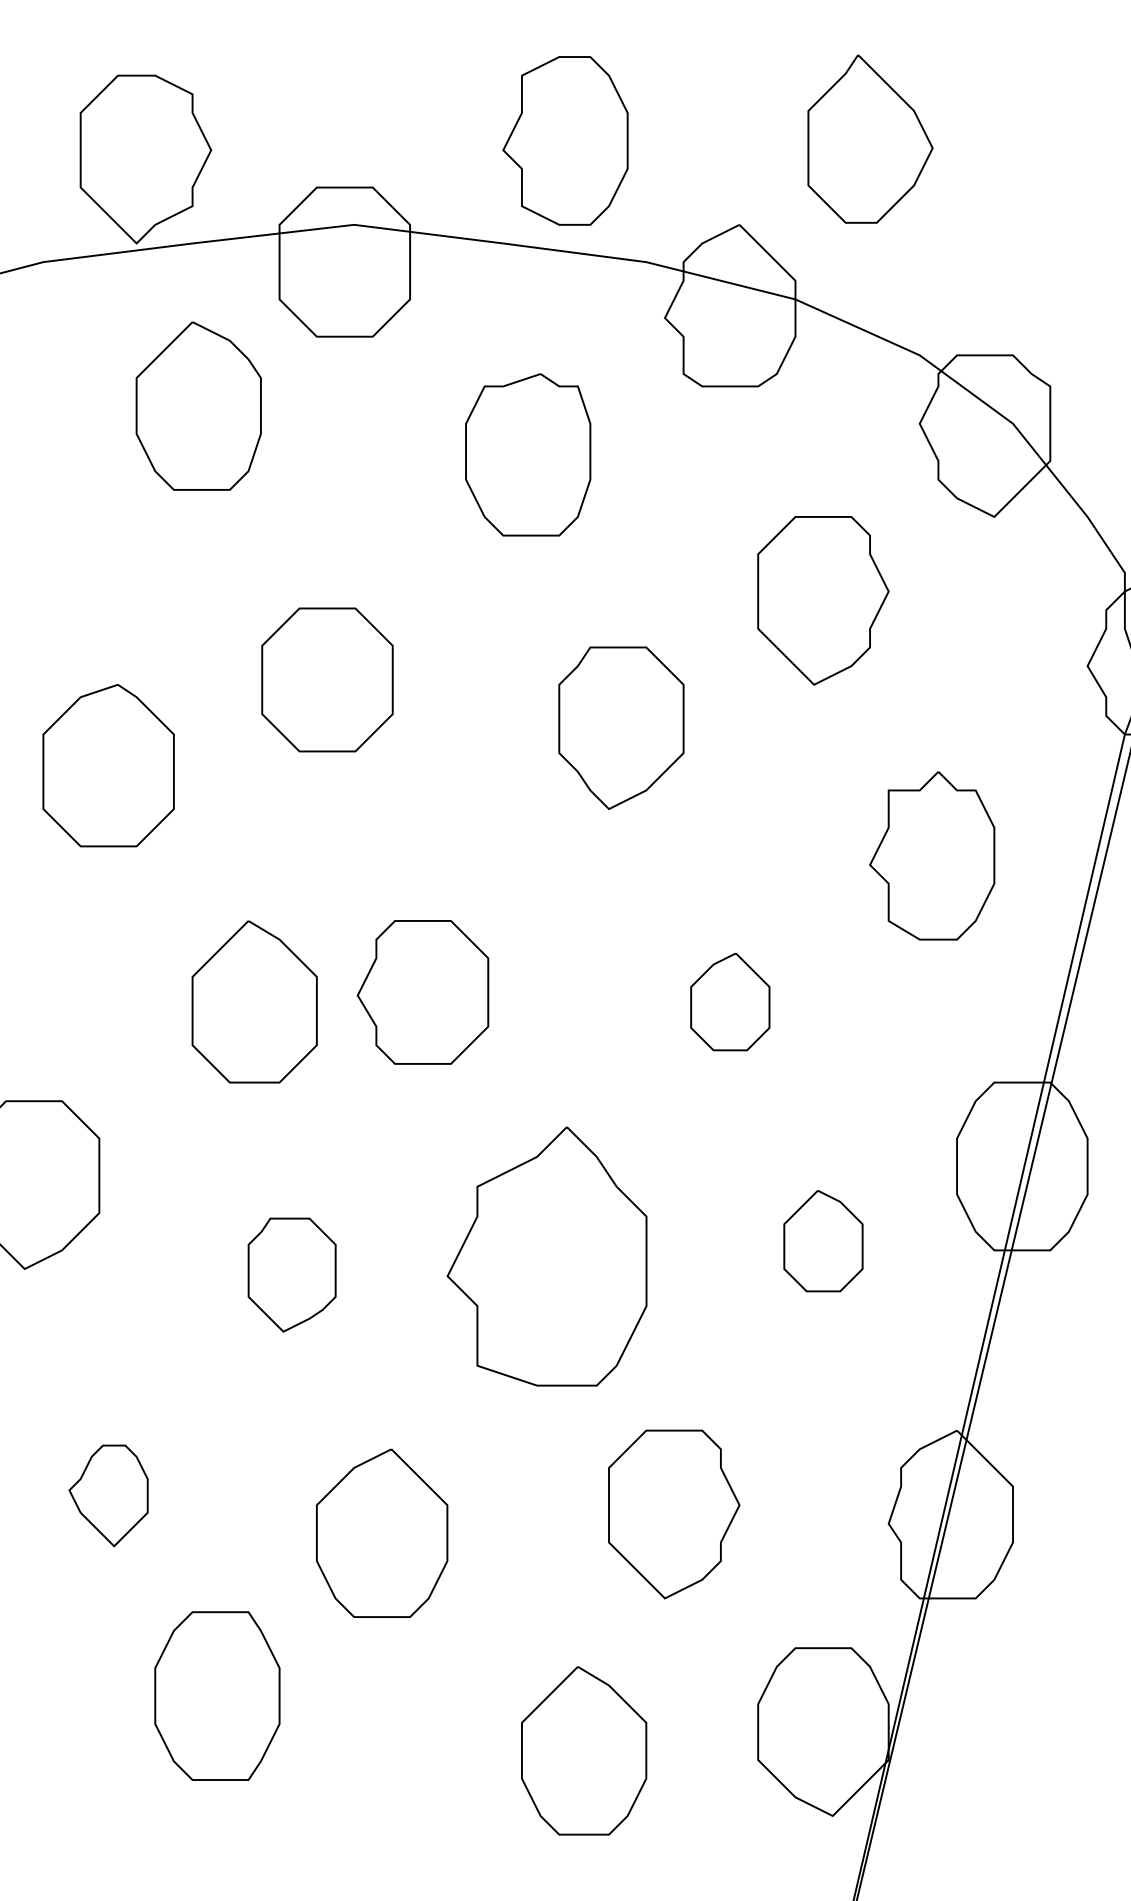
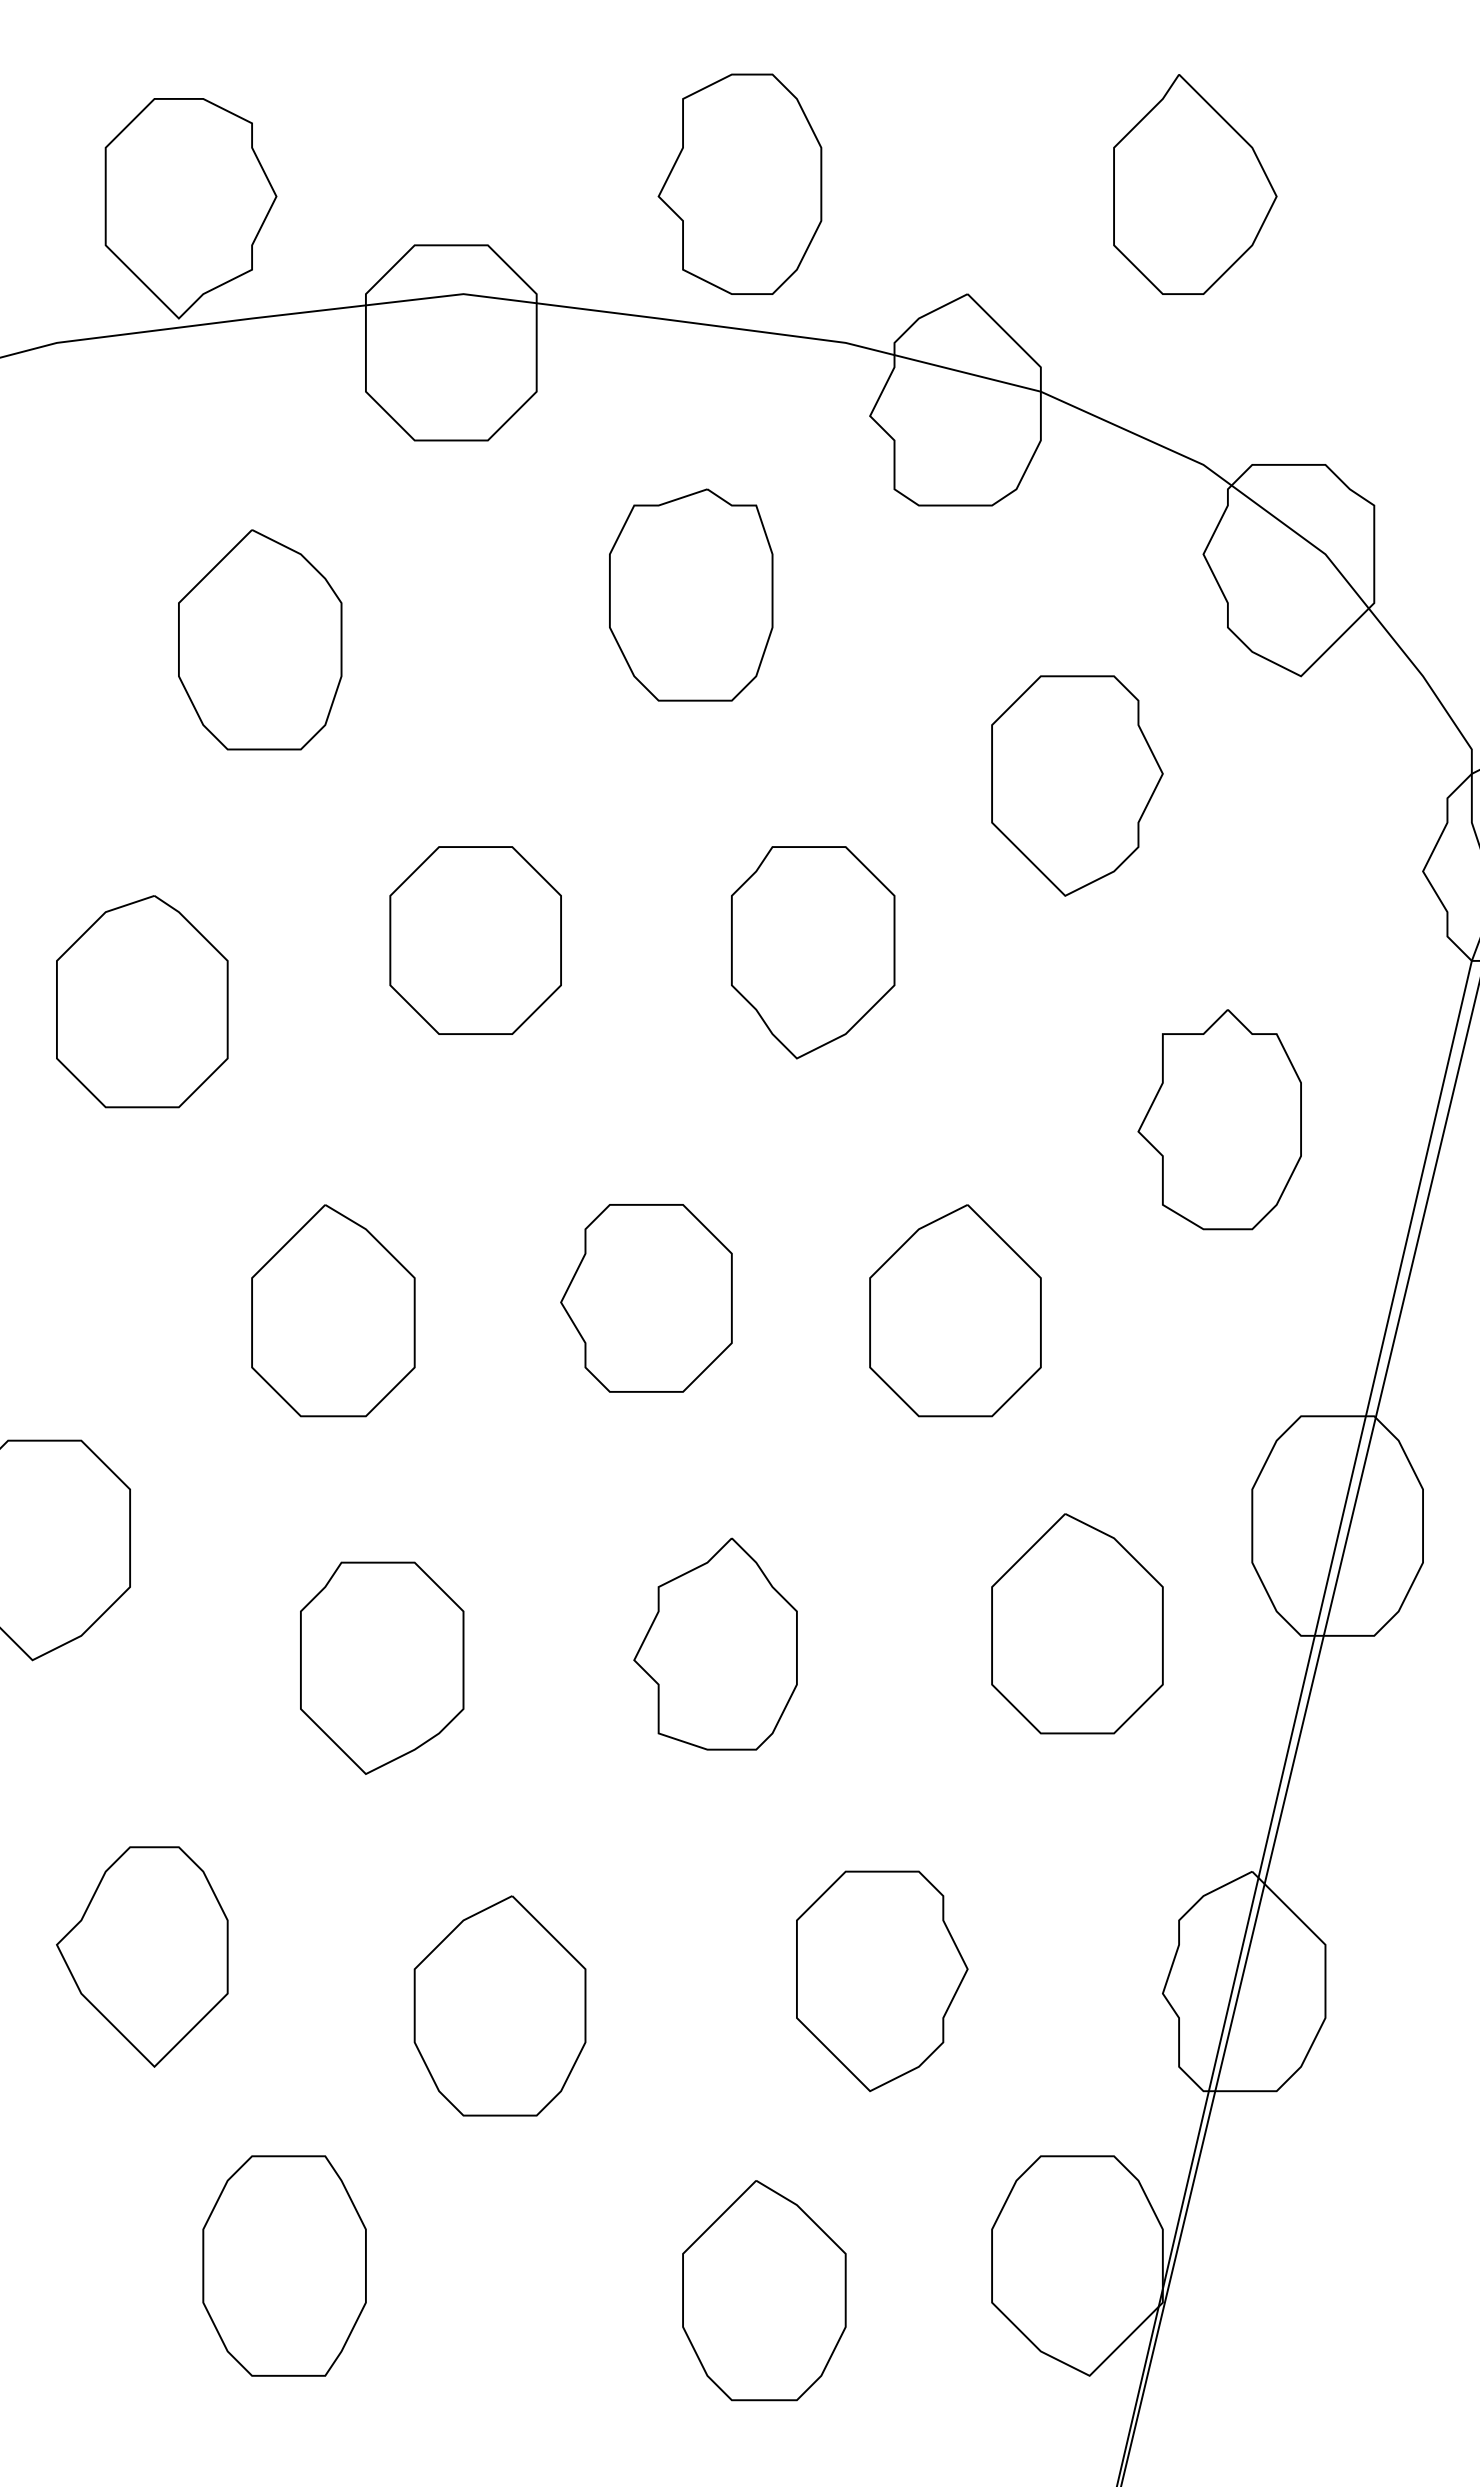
part: (870, 138) -> (1195, 183), moved
part: (198, 405) -> (259, 639), moved
part: (327, 679) -> (475, 939), moved
part: (422, 992) -> (645, 1298), moved
part: (730, 1001) -> (955, 1310), size x1.67
part: (823, 1240) -> (1077, 1622), size x1.67
part: (546, 1256) -> (715, 1643), size x0.62
part: (292, 1274) -> (382, 1667), size x1.43
part: (108, 1495) -> (142, 1956), size x1.67
part: (217, 1695) -> (284, 2265), moved

